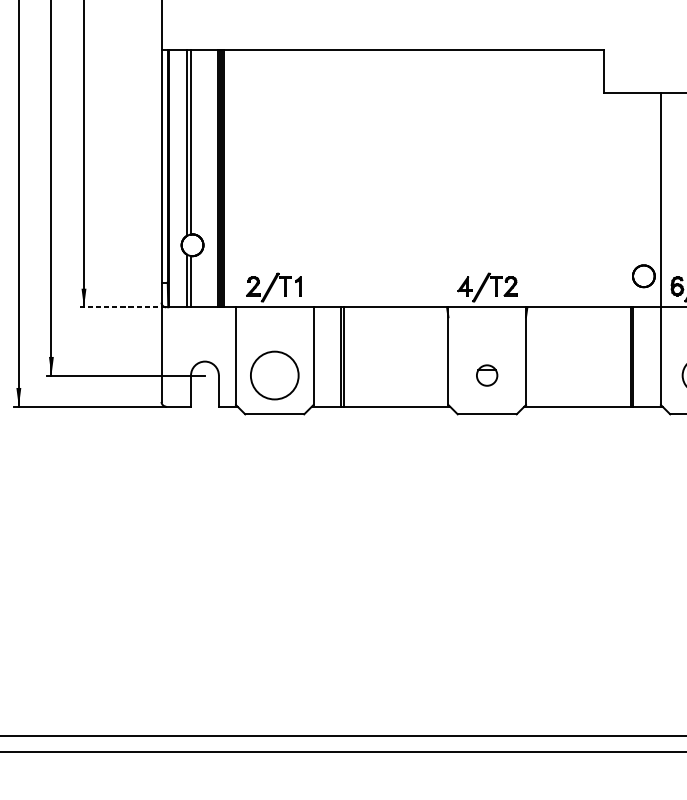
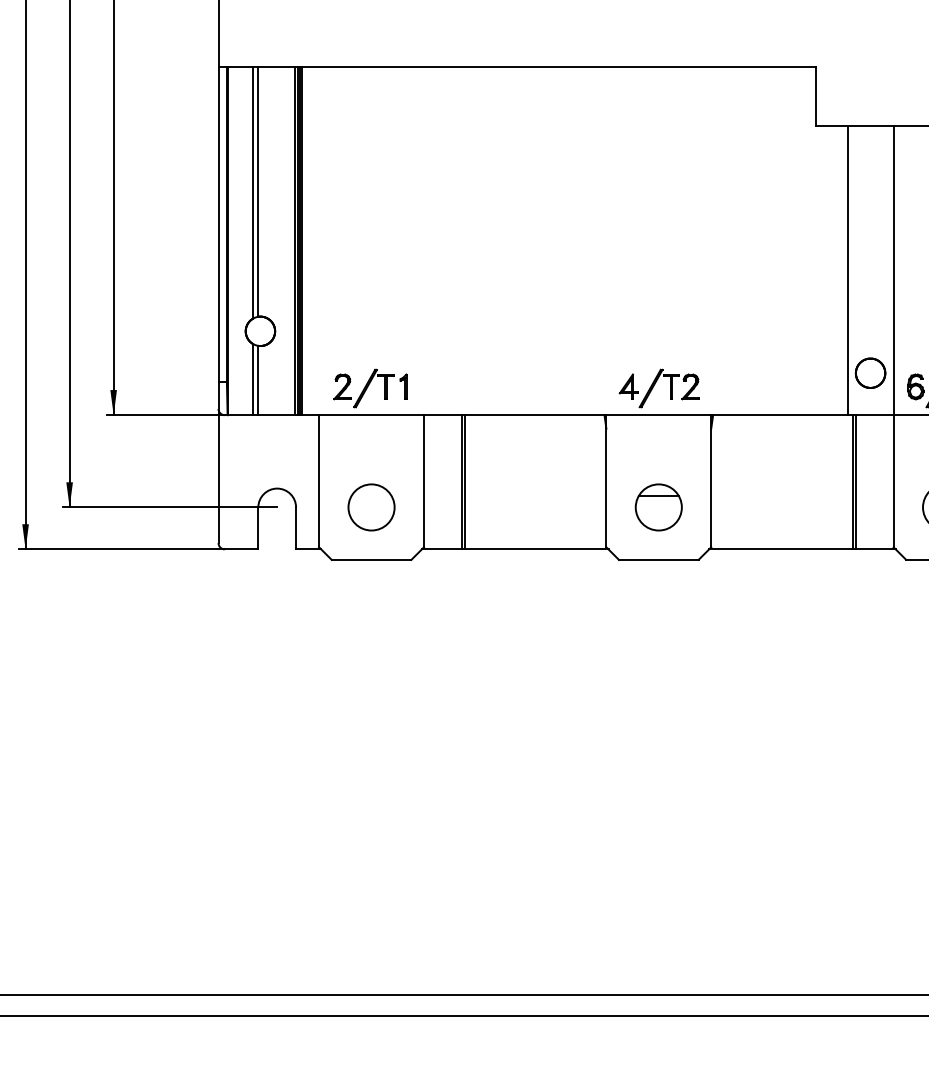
line: (626, 200) -> (847, 270), added
line: (123, 307) -> (166, 415), dashed -> solid
circle: (274, 375) -> (371, 507), size x0.71
part: (487, 375) -> (658, 507), size x1.67

